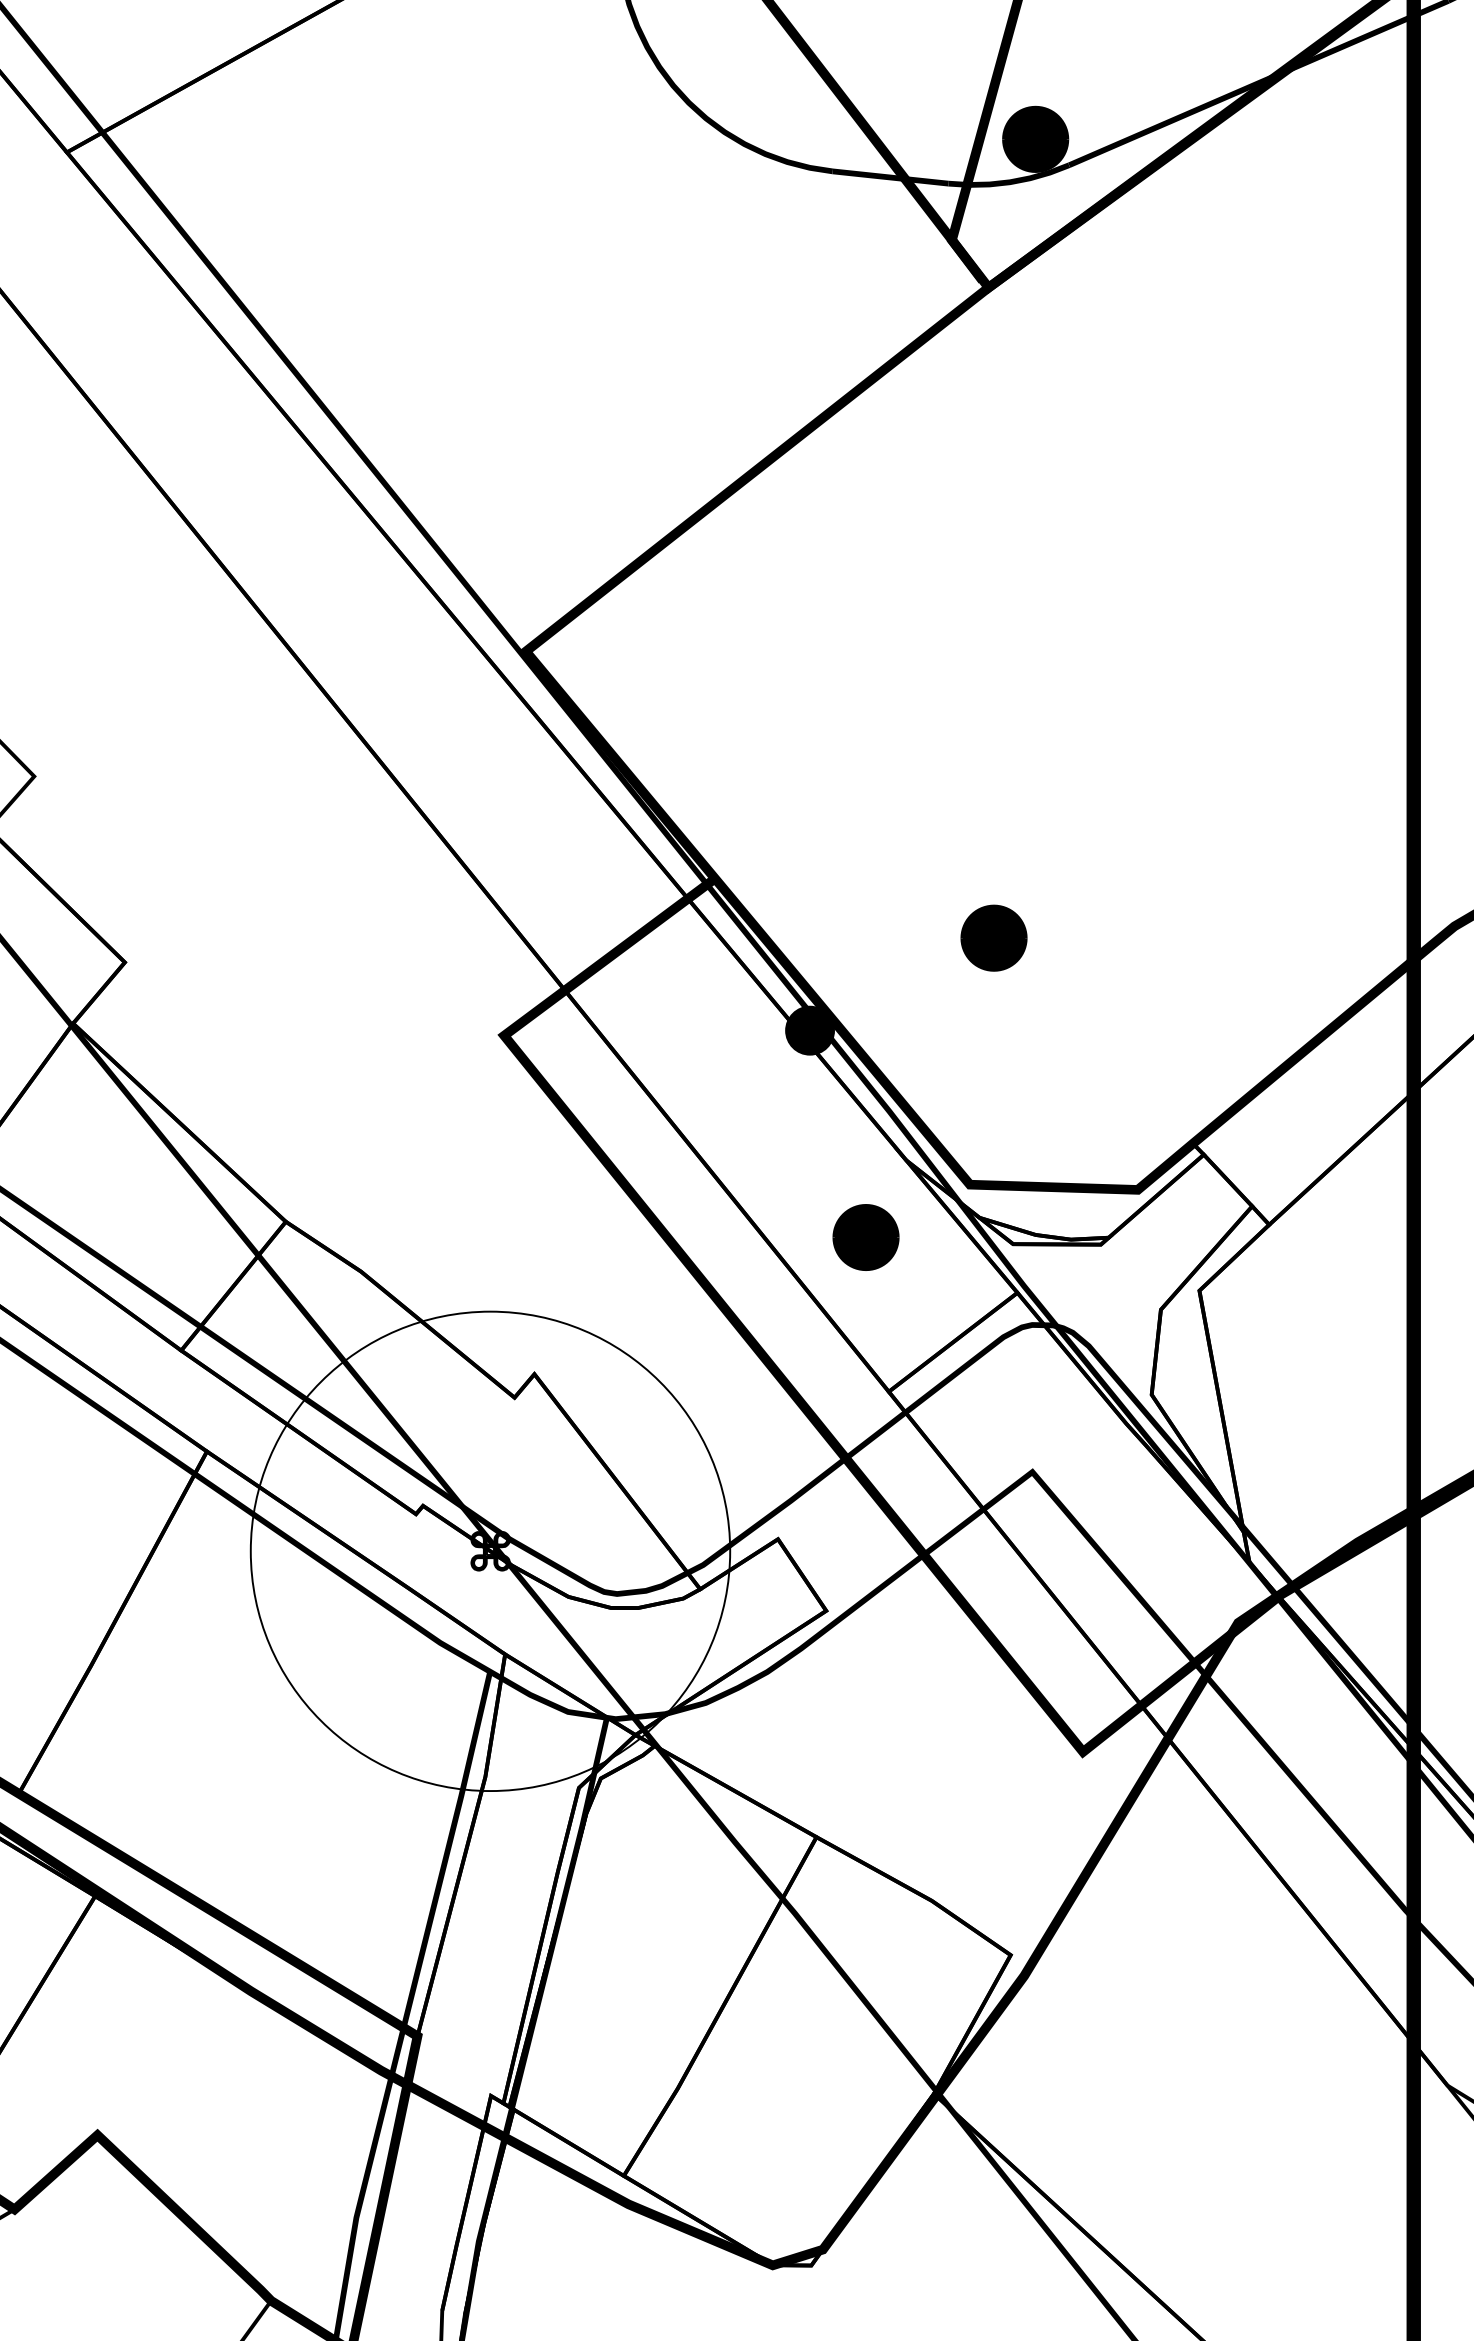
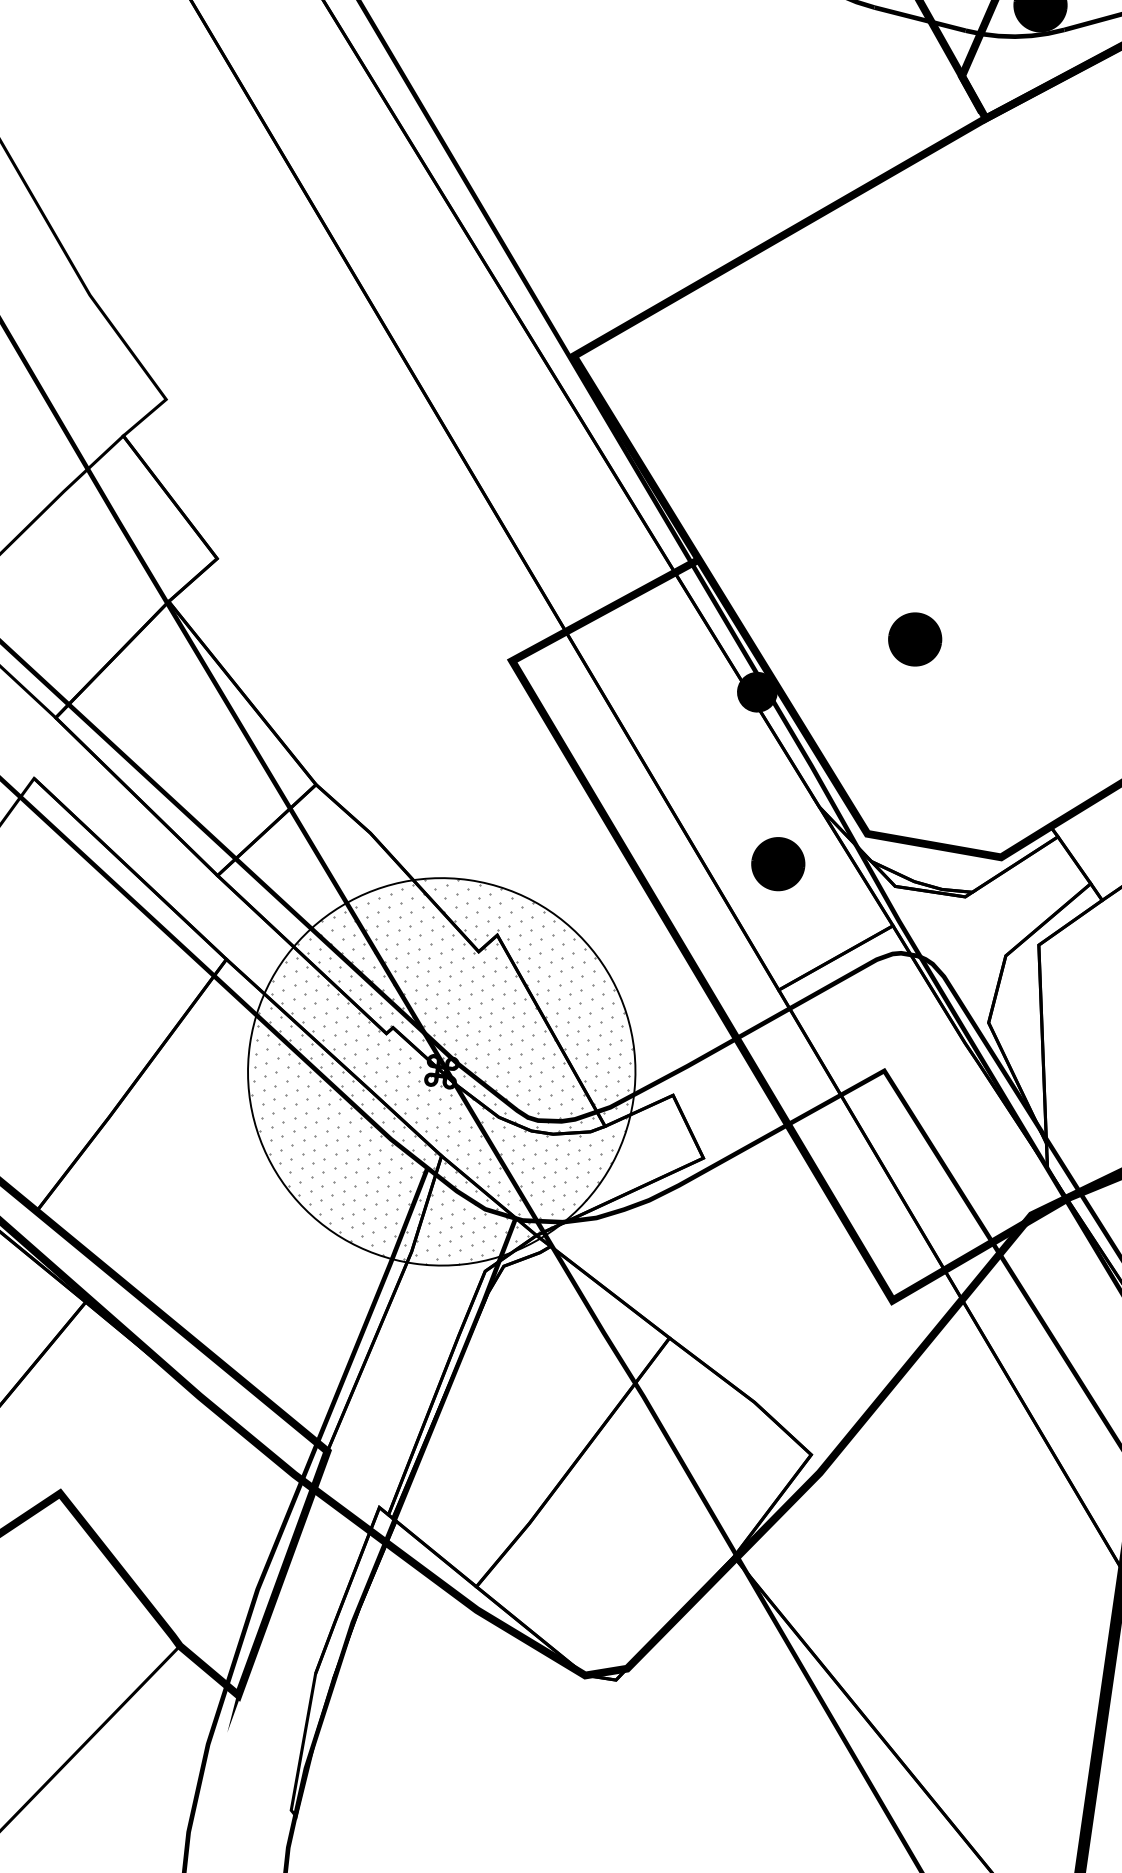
hatch: (490, 1551) -> (441, 1071), added

